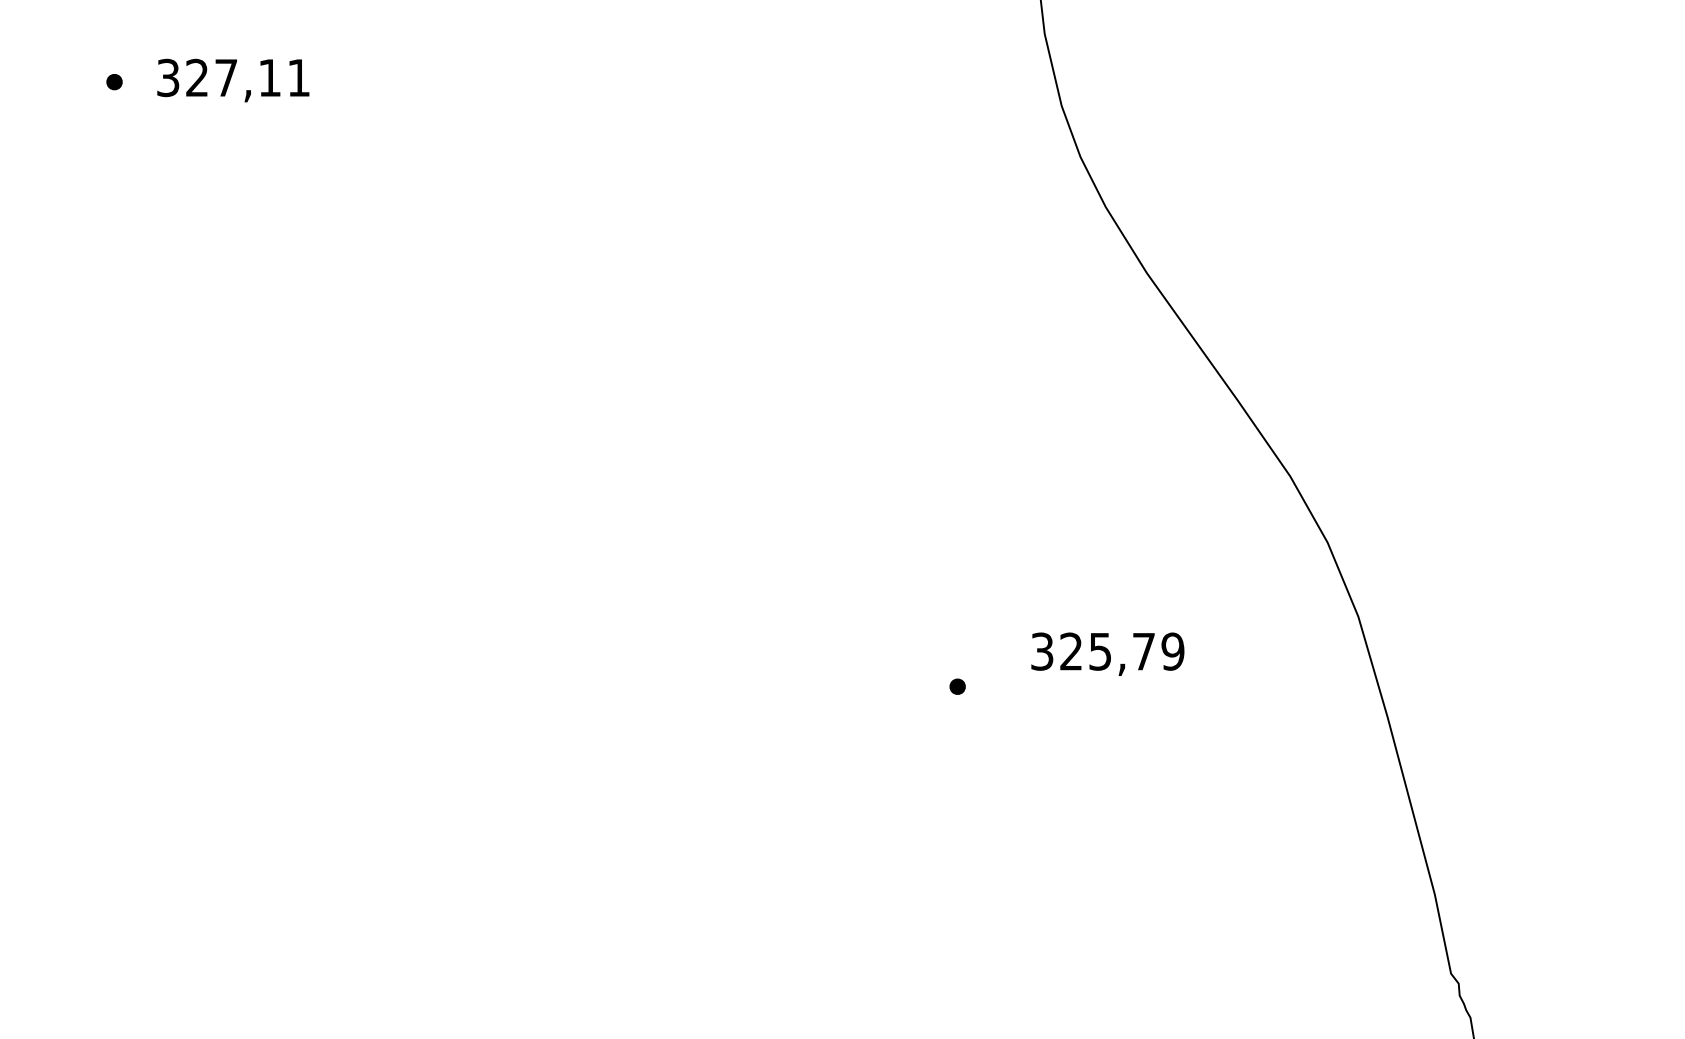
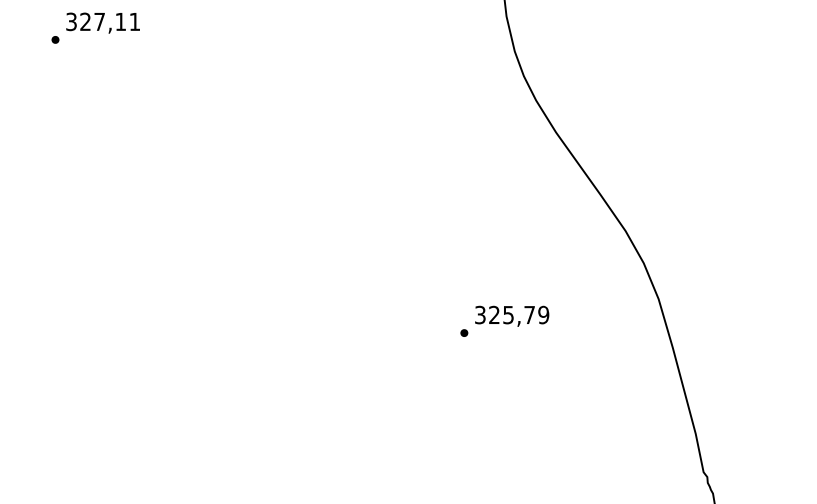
text: (232, 79) -> (102, 22), moved
text: (1108, 652) -> (512, 315), moved

